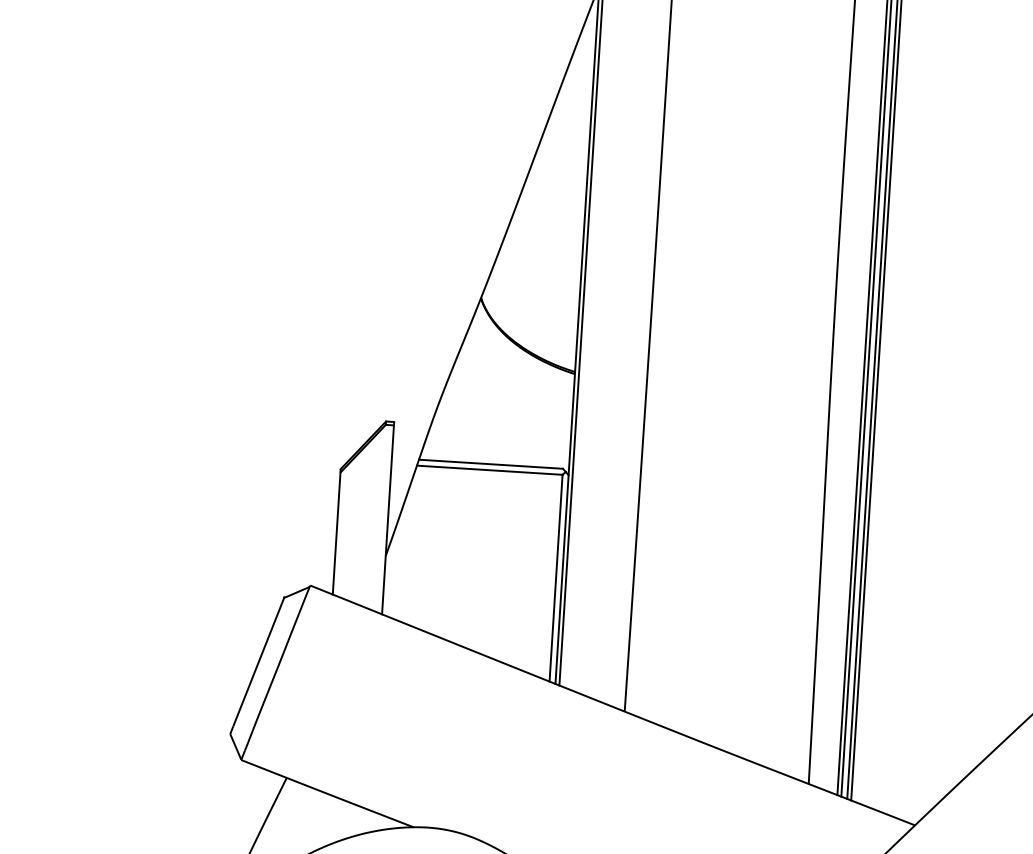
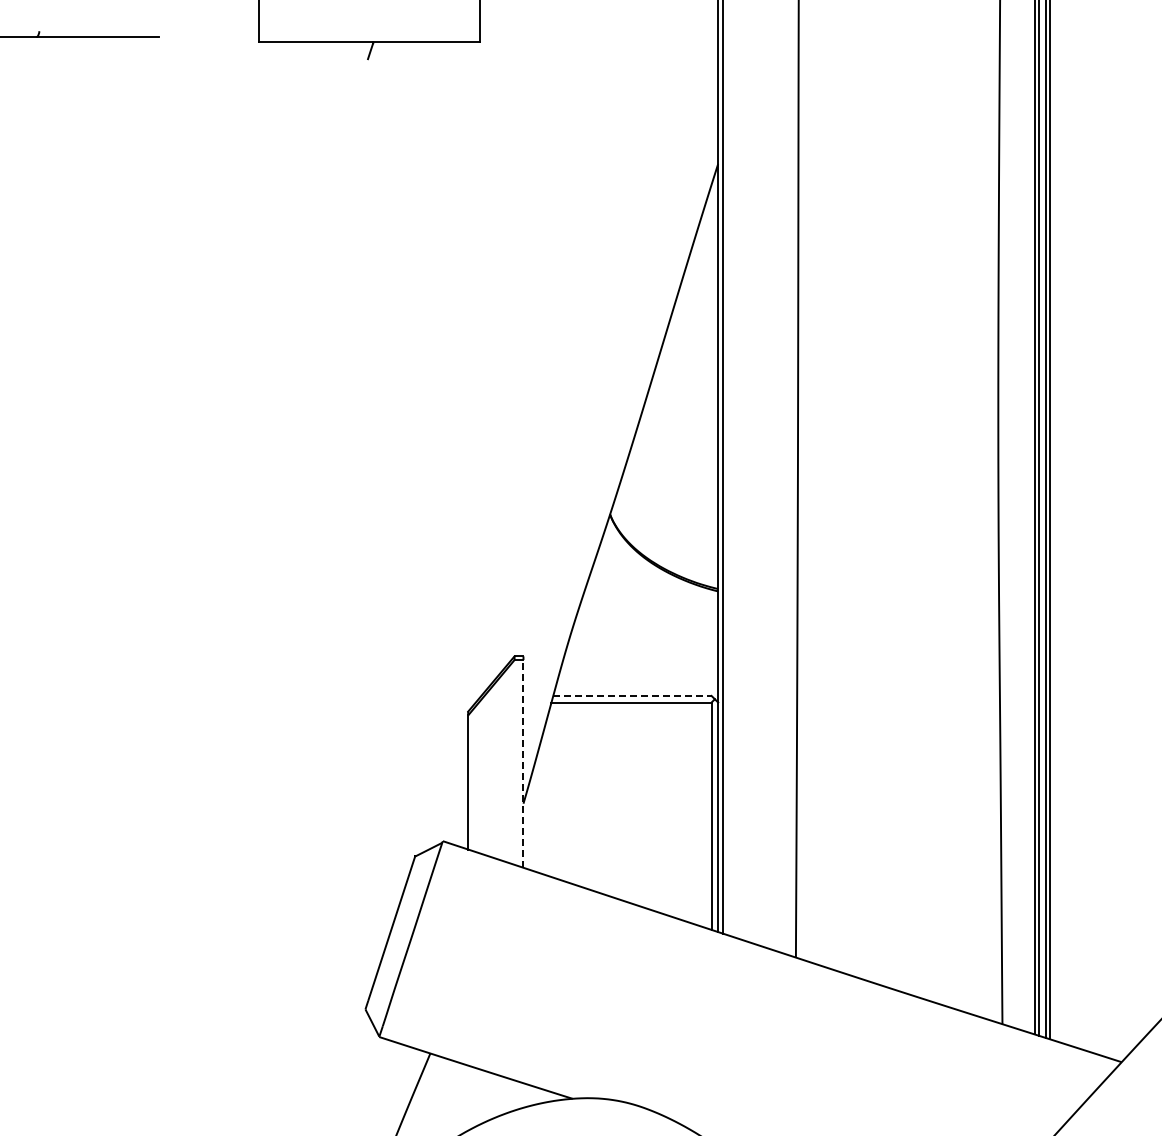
line: (491, 463) -> (632, 695), solid -> dashed
line: (388, 519) -> (523, 763), solid -> dashed

